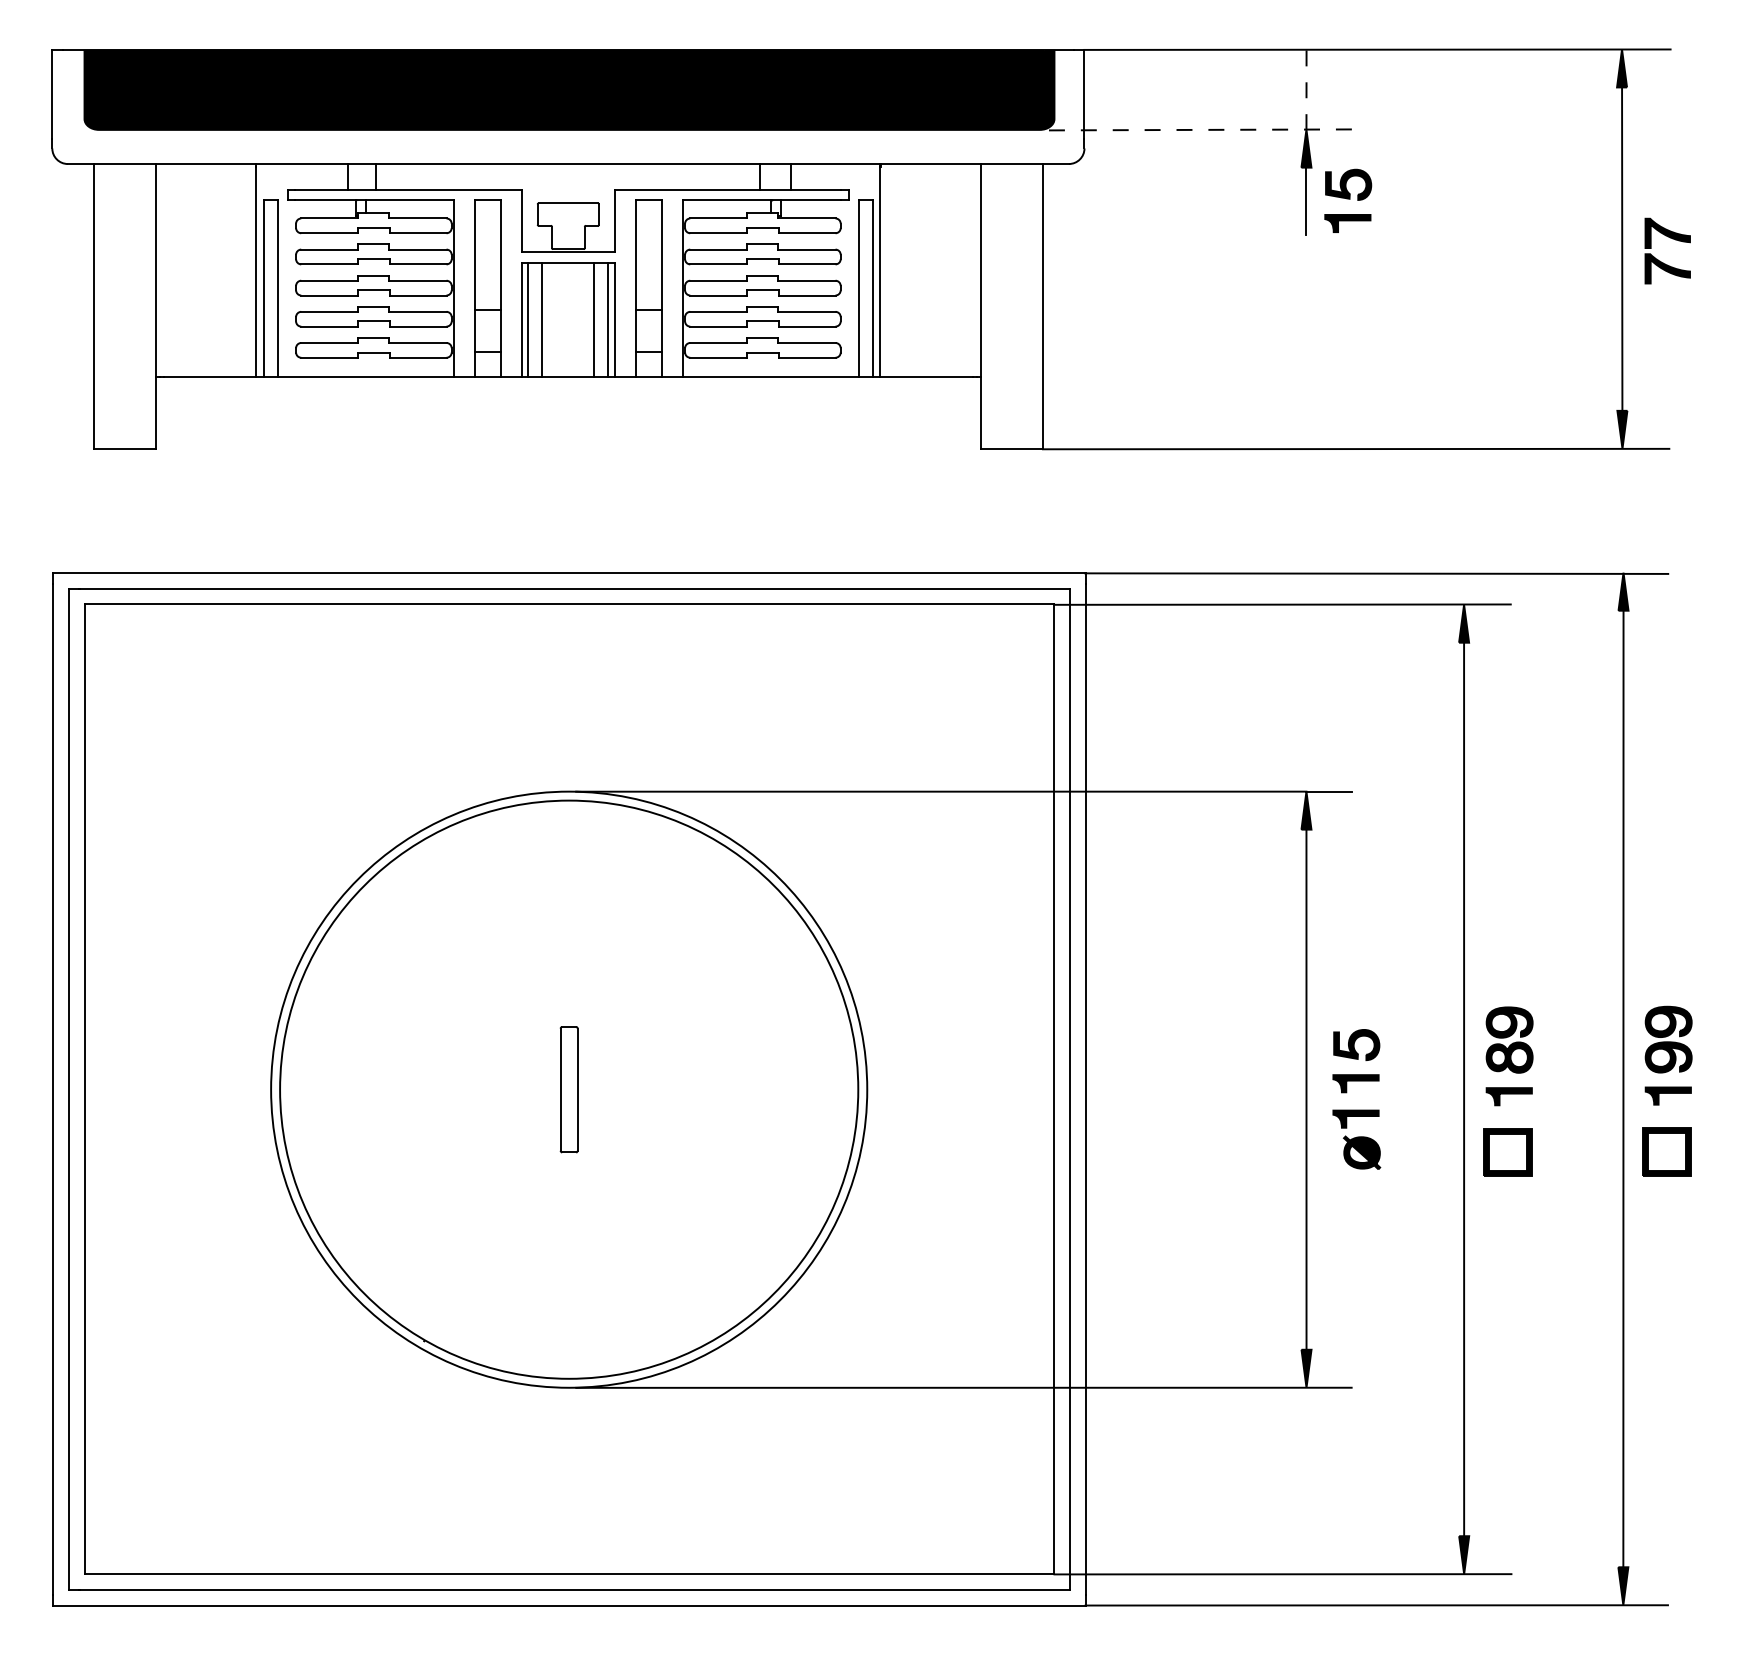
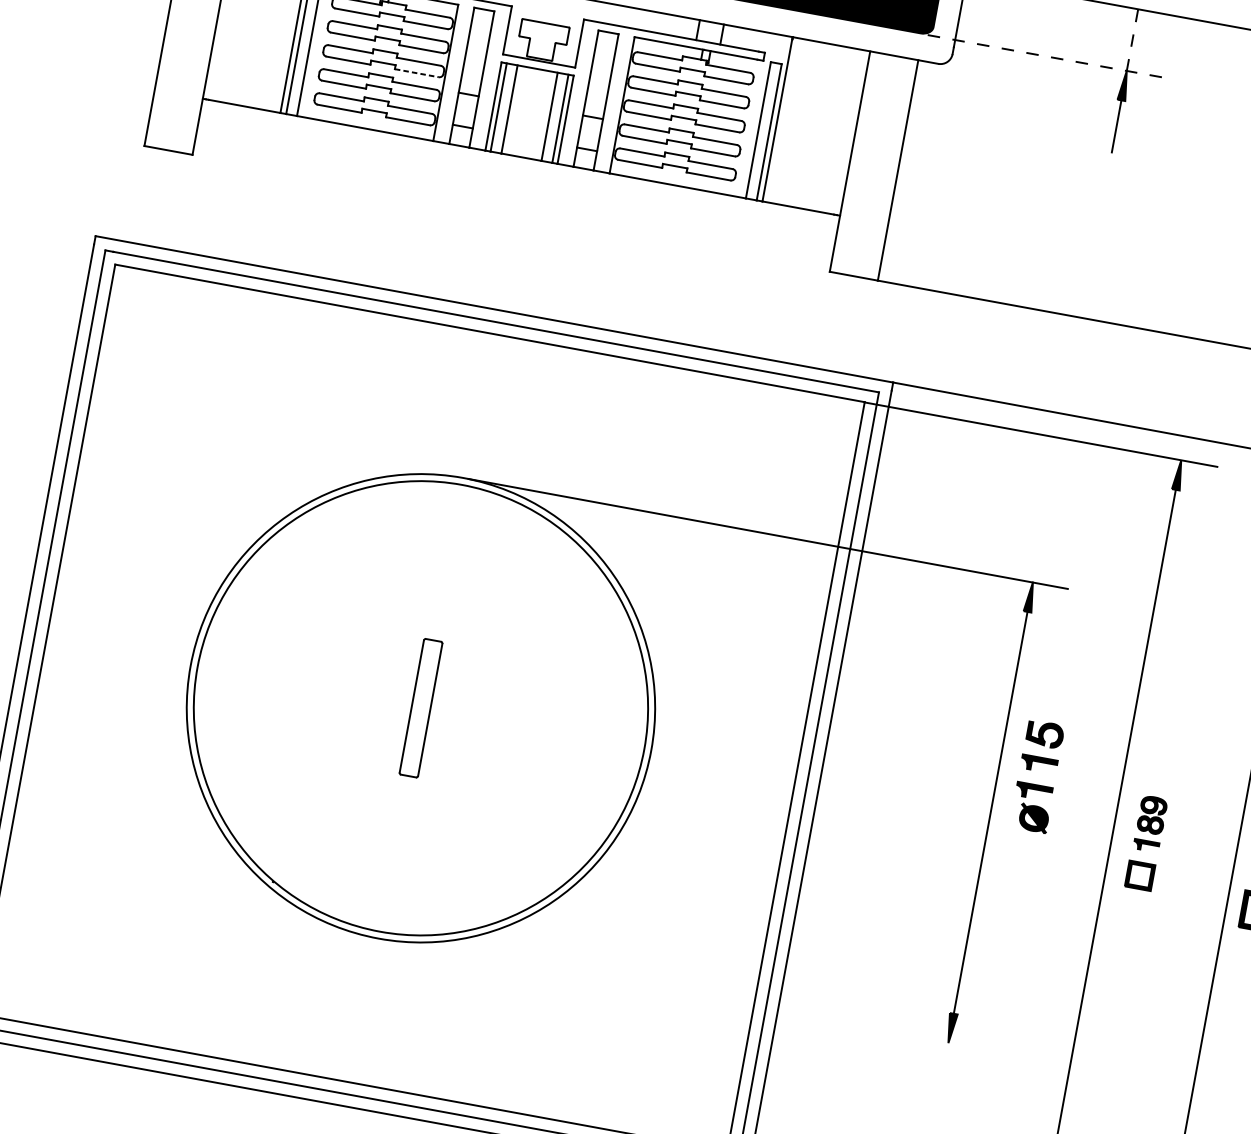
part: (1348, 200) -> (1149, 131), removed
line: (418, 295) -> (417, 73), solid -> dashed
part: (568, 1089) -> (420, 708), size x1.4
part: (1508, 1091) -> (1146, 842), size x0.7
part: (1356, 1109) -> (1035, 784), moved
line: (963, 1387) -> (683, 994), removed

